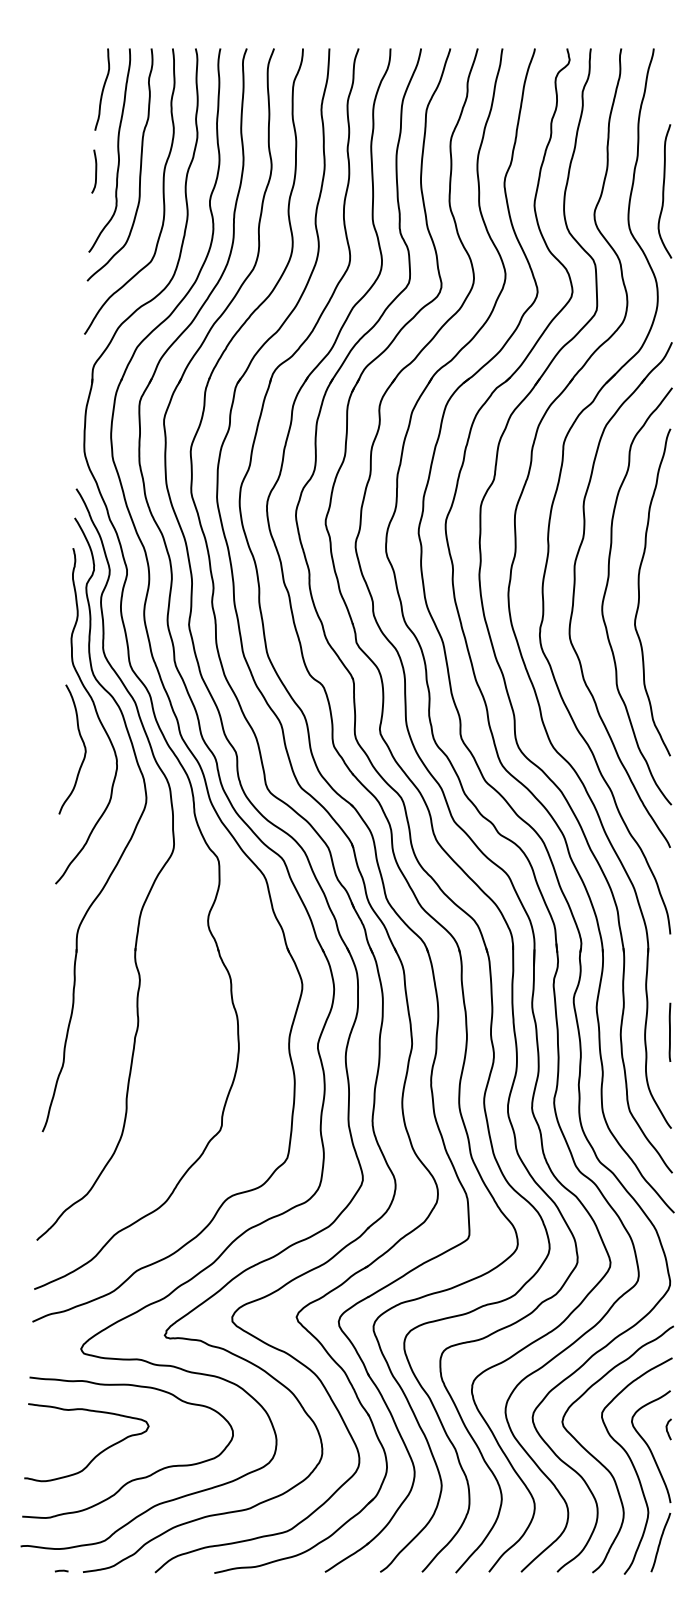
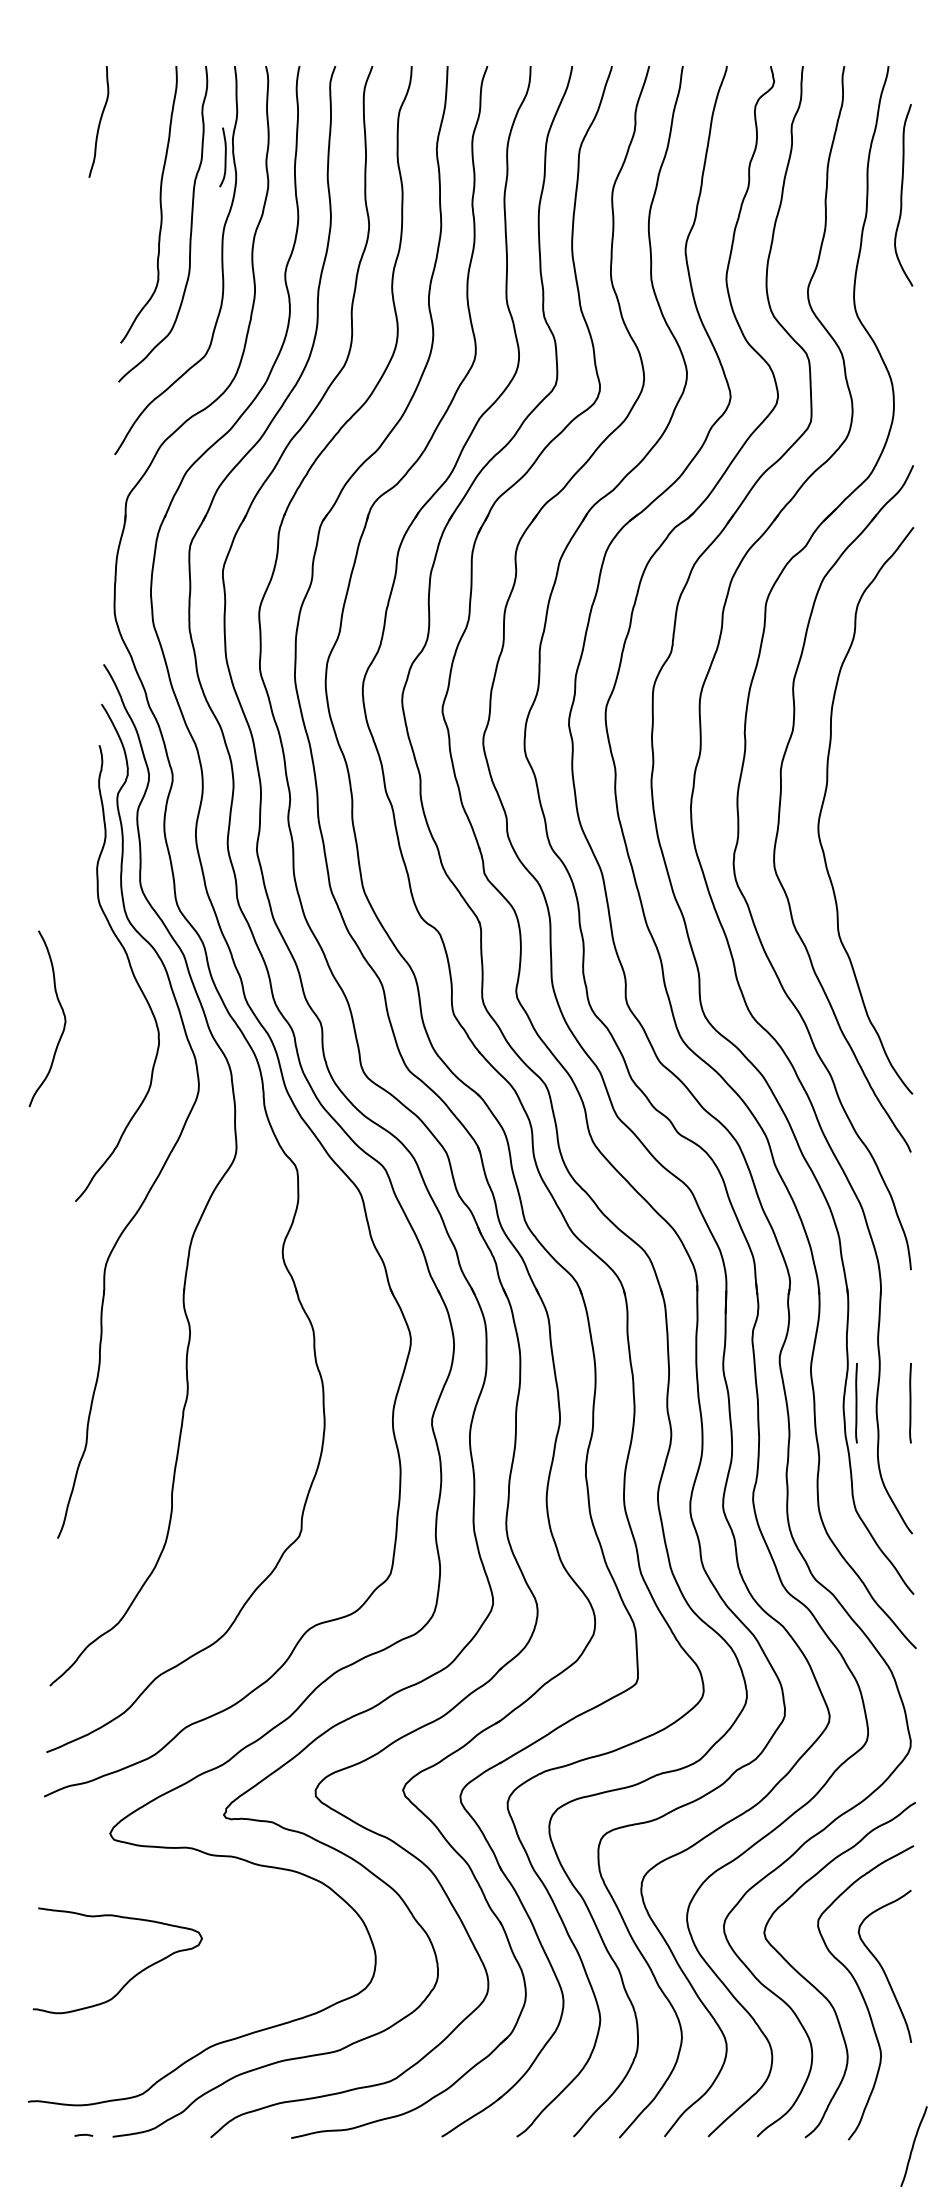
curve: (102, 89) -> (99, 121), moved
curve: (95, 171) -> (224, 157), moved
curve: (664, 191) -> (902, 195), moved
curve: (639, 592) -> (869, 805), removed
curve: (83, 745) -> (62, 1013), moved
line: (630, 1032) -> (856, 1403), added
curve: (667, 1429) -> (907, 1942), removed
curve: (136, 1478) -> (185, 2009), removed
curve: (660, 1542) -> (913, 2146), moved

